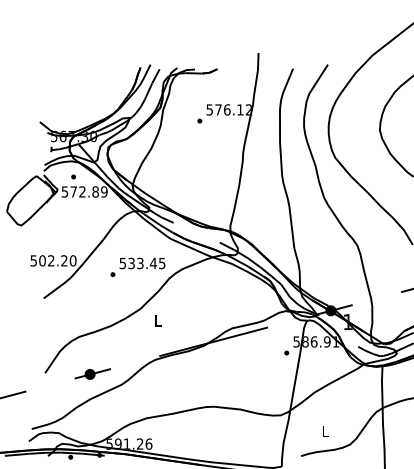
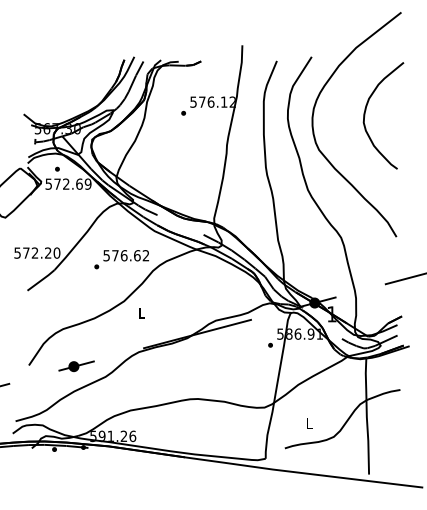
text: (95, 191) -> (79, 183), 572.89 -> 572.69
text: (42, 260) -> (26, 252), 502.20 -> 572.20
text: (146, 263) -> (130, 255), 533.45 -> 576.62

